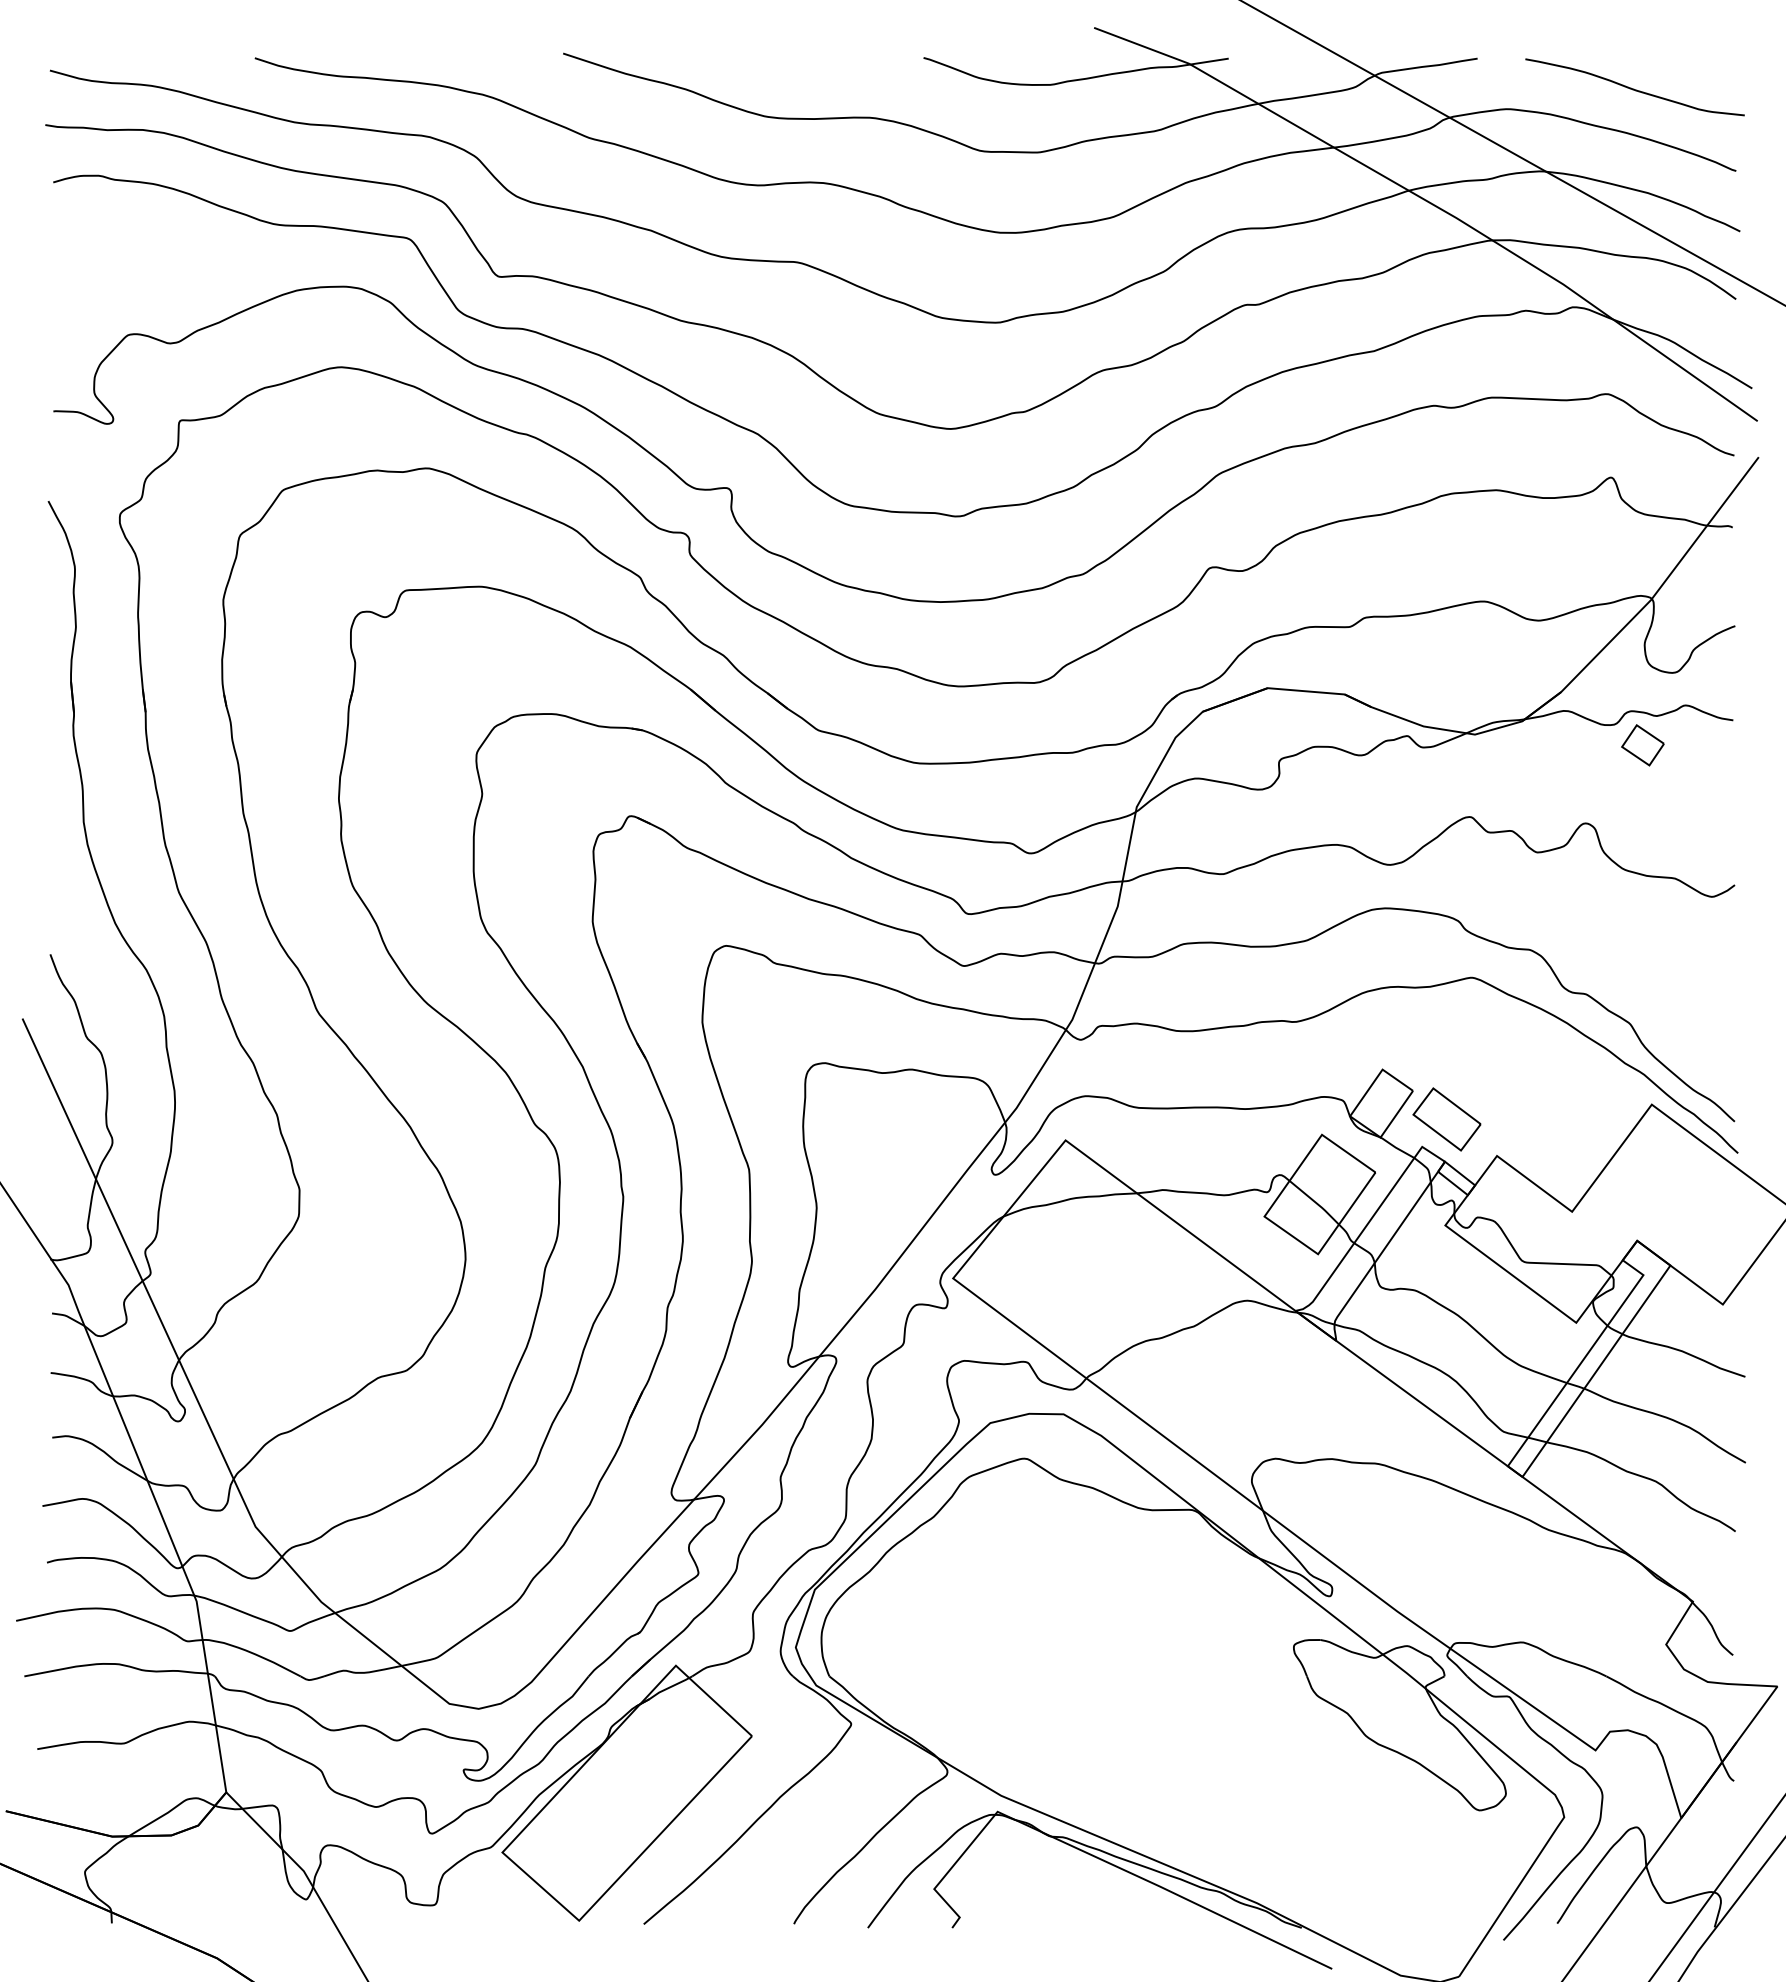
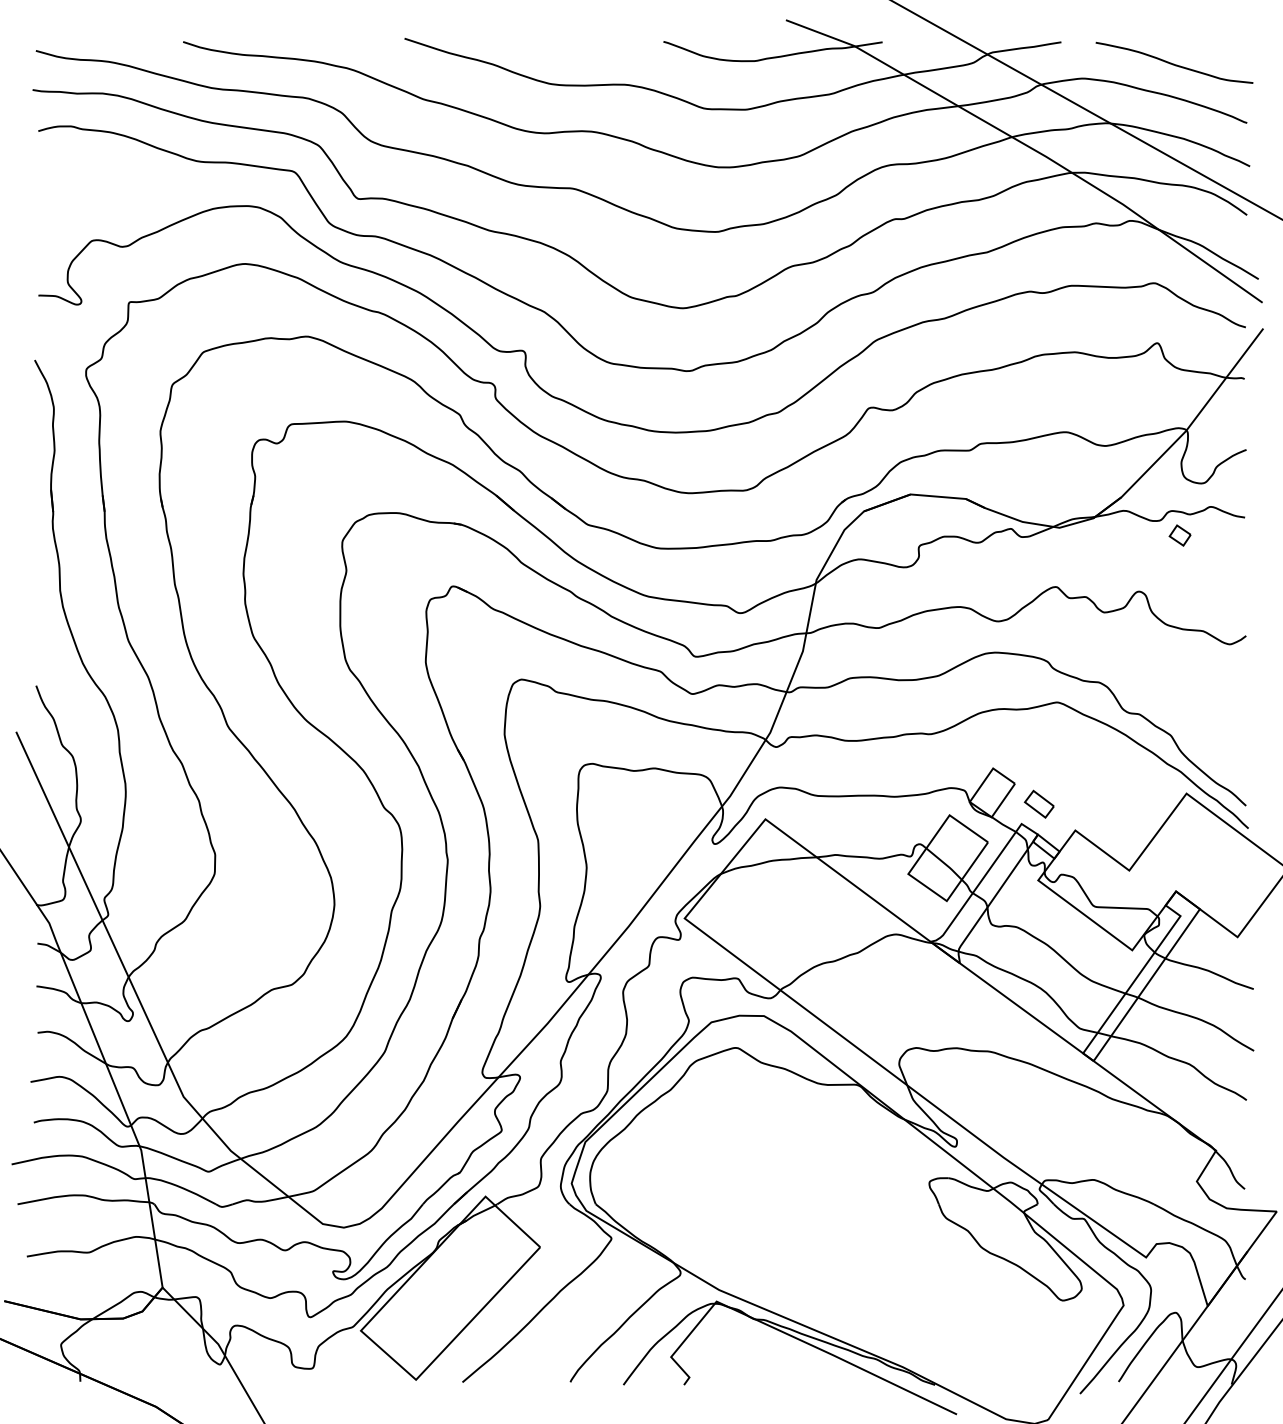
part: (1642, 745) -> (1179, 535), size x0.7
part: (1446, 1119) -> (1039, 804), size x0.6

